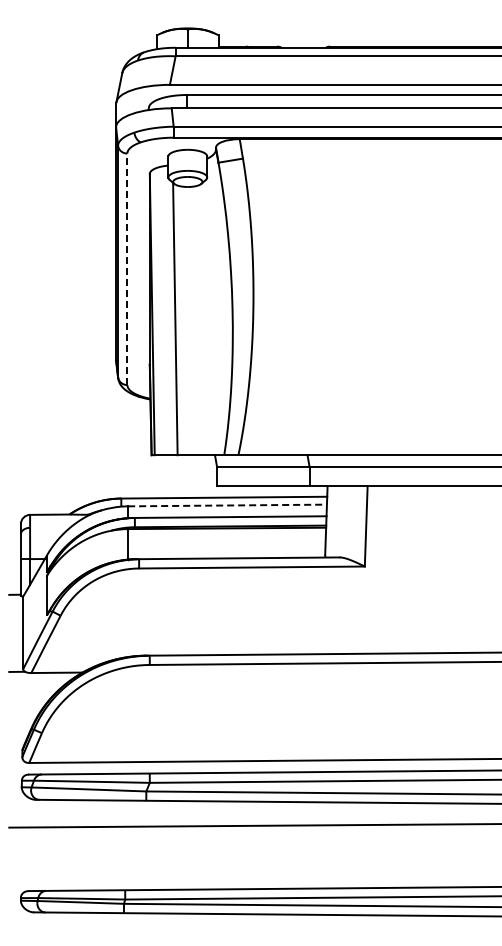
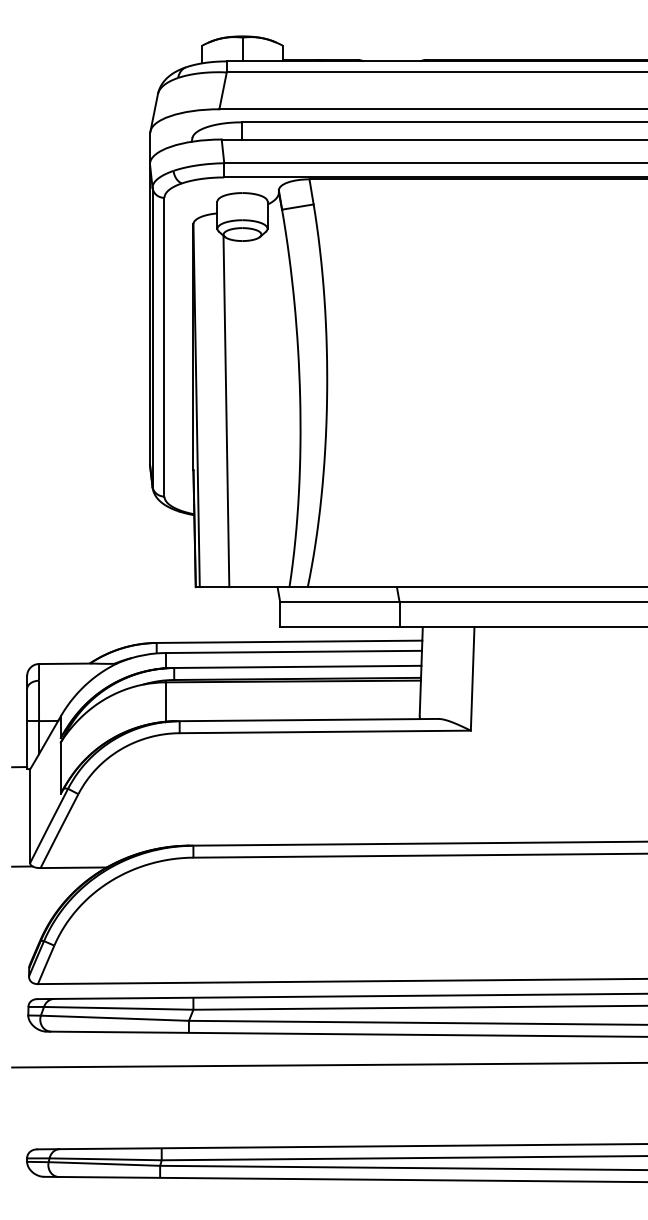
line: (127, 269) -> (164, 347), dashed -> solid
line: (228, 505) -> (294, 651), dashed -> solid

